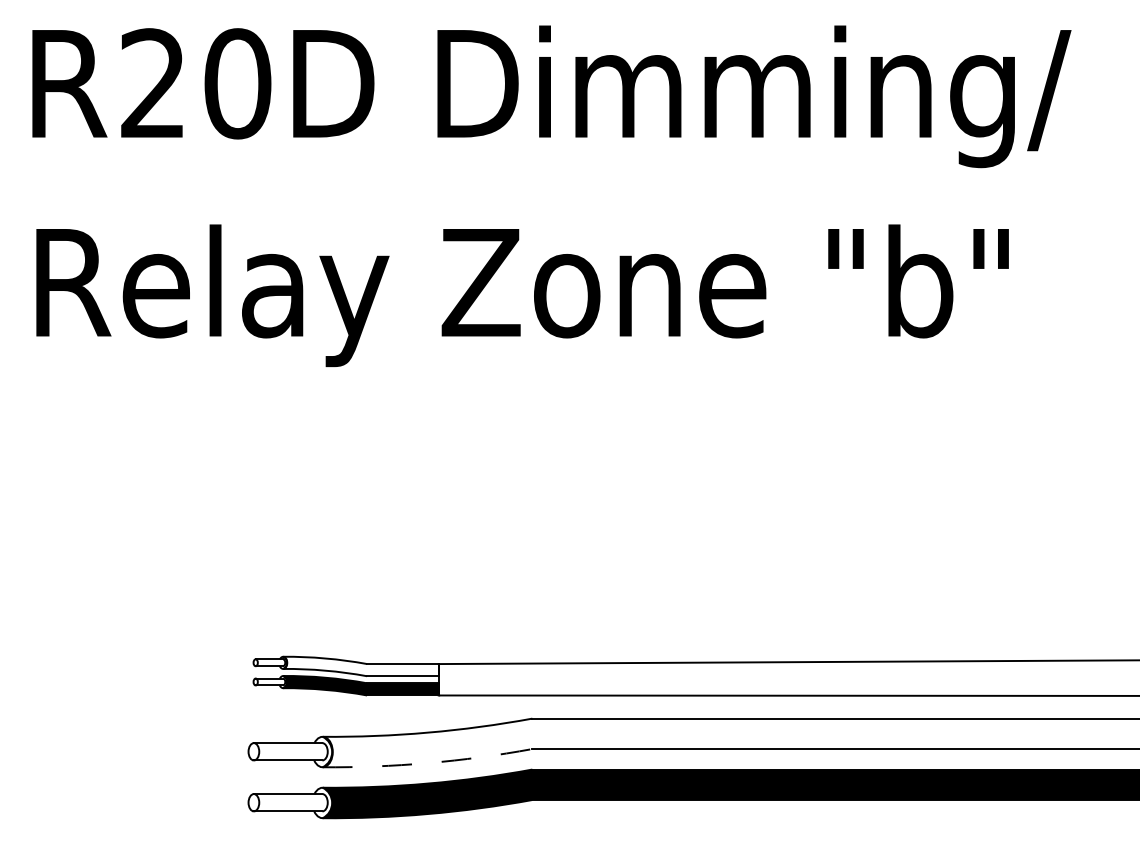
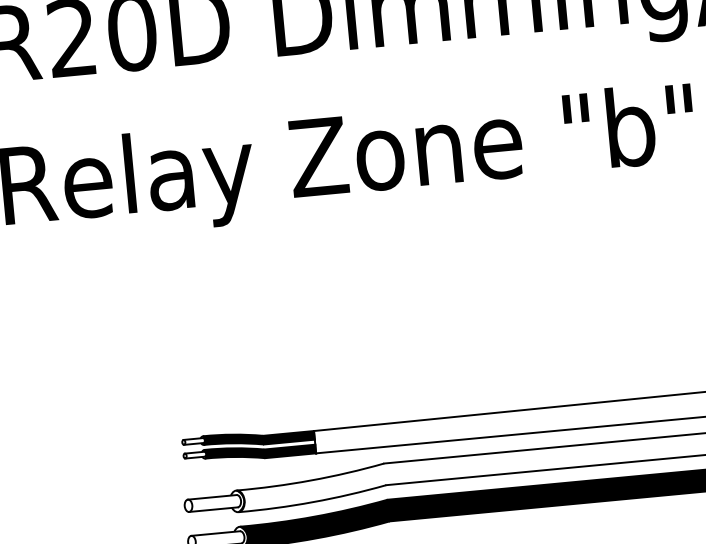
fill: (360, 666) -> (258, 438), added
arc: (427, 763) -> (312, 502), dashed -> solid

